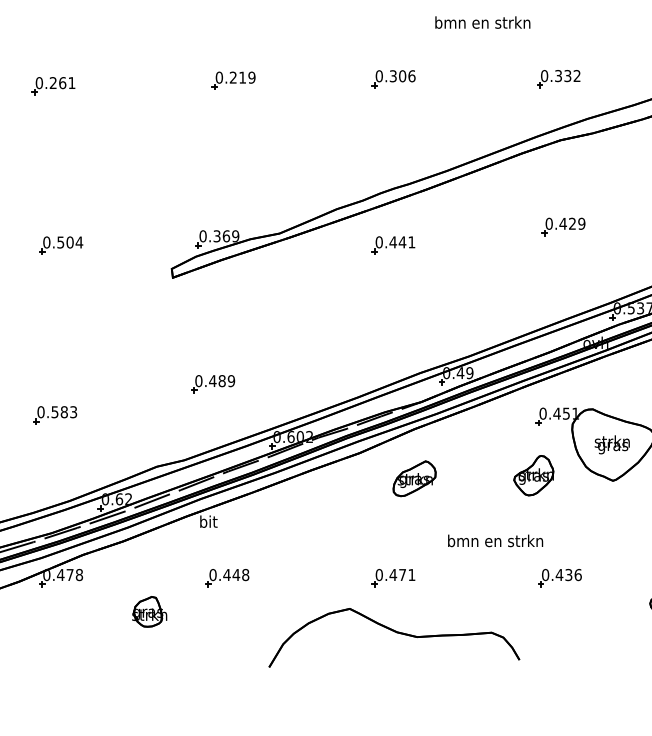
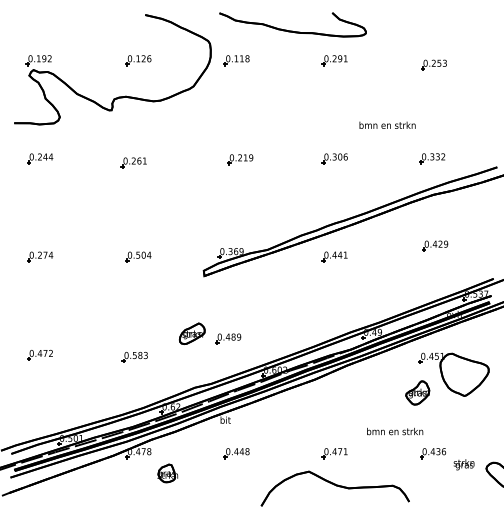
text: (611, 444) -> (463, 464), moved
part: (414, 478) -> (192, 333), moved
part: (149, 611) -> (167, 473), moved

